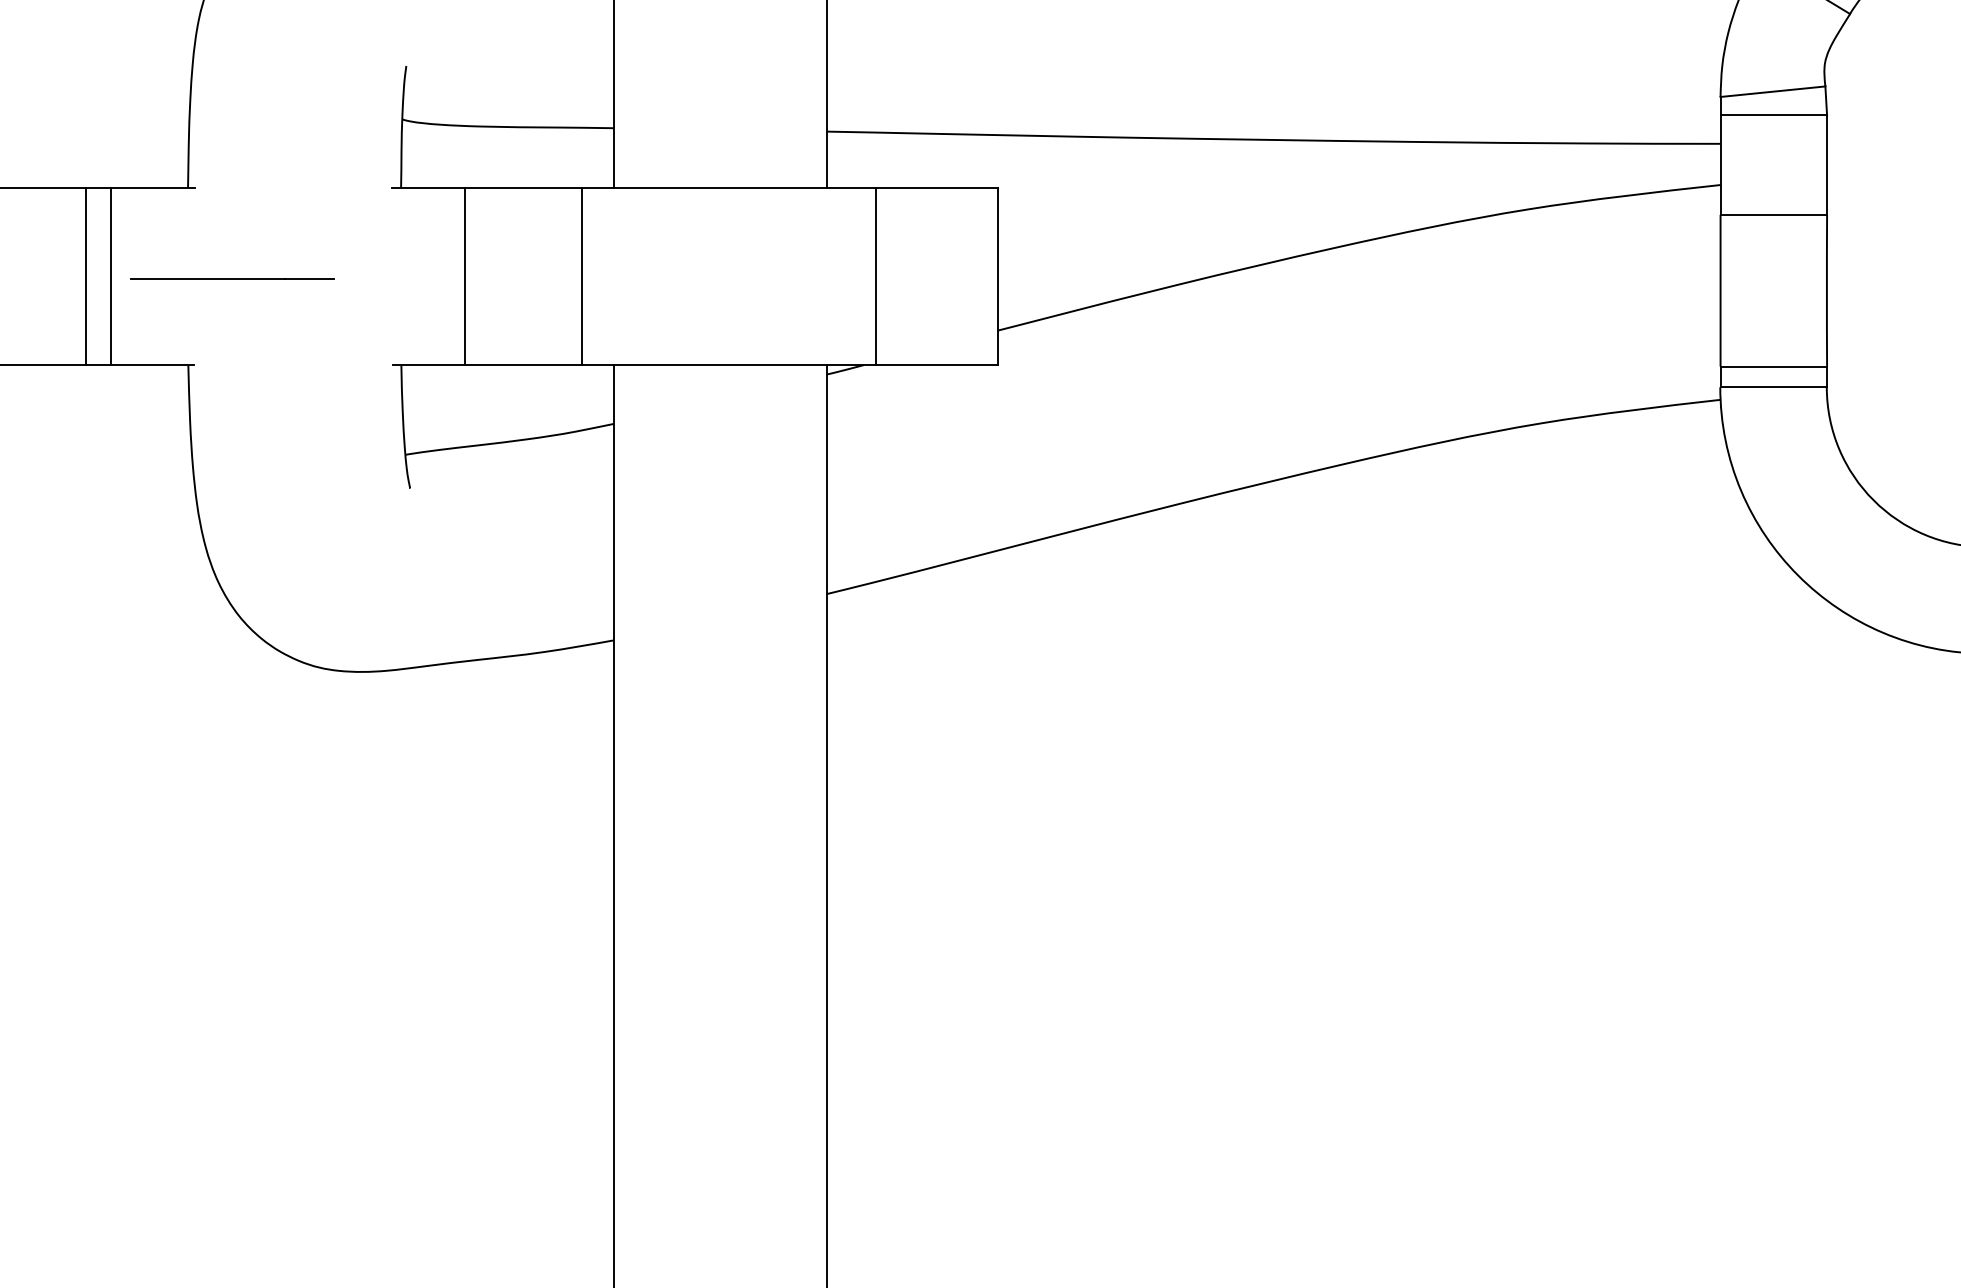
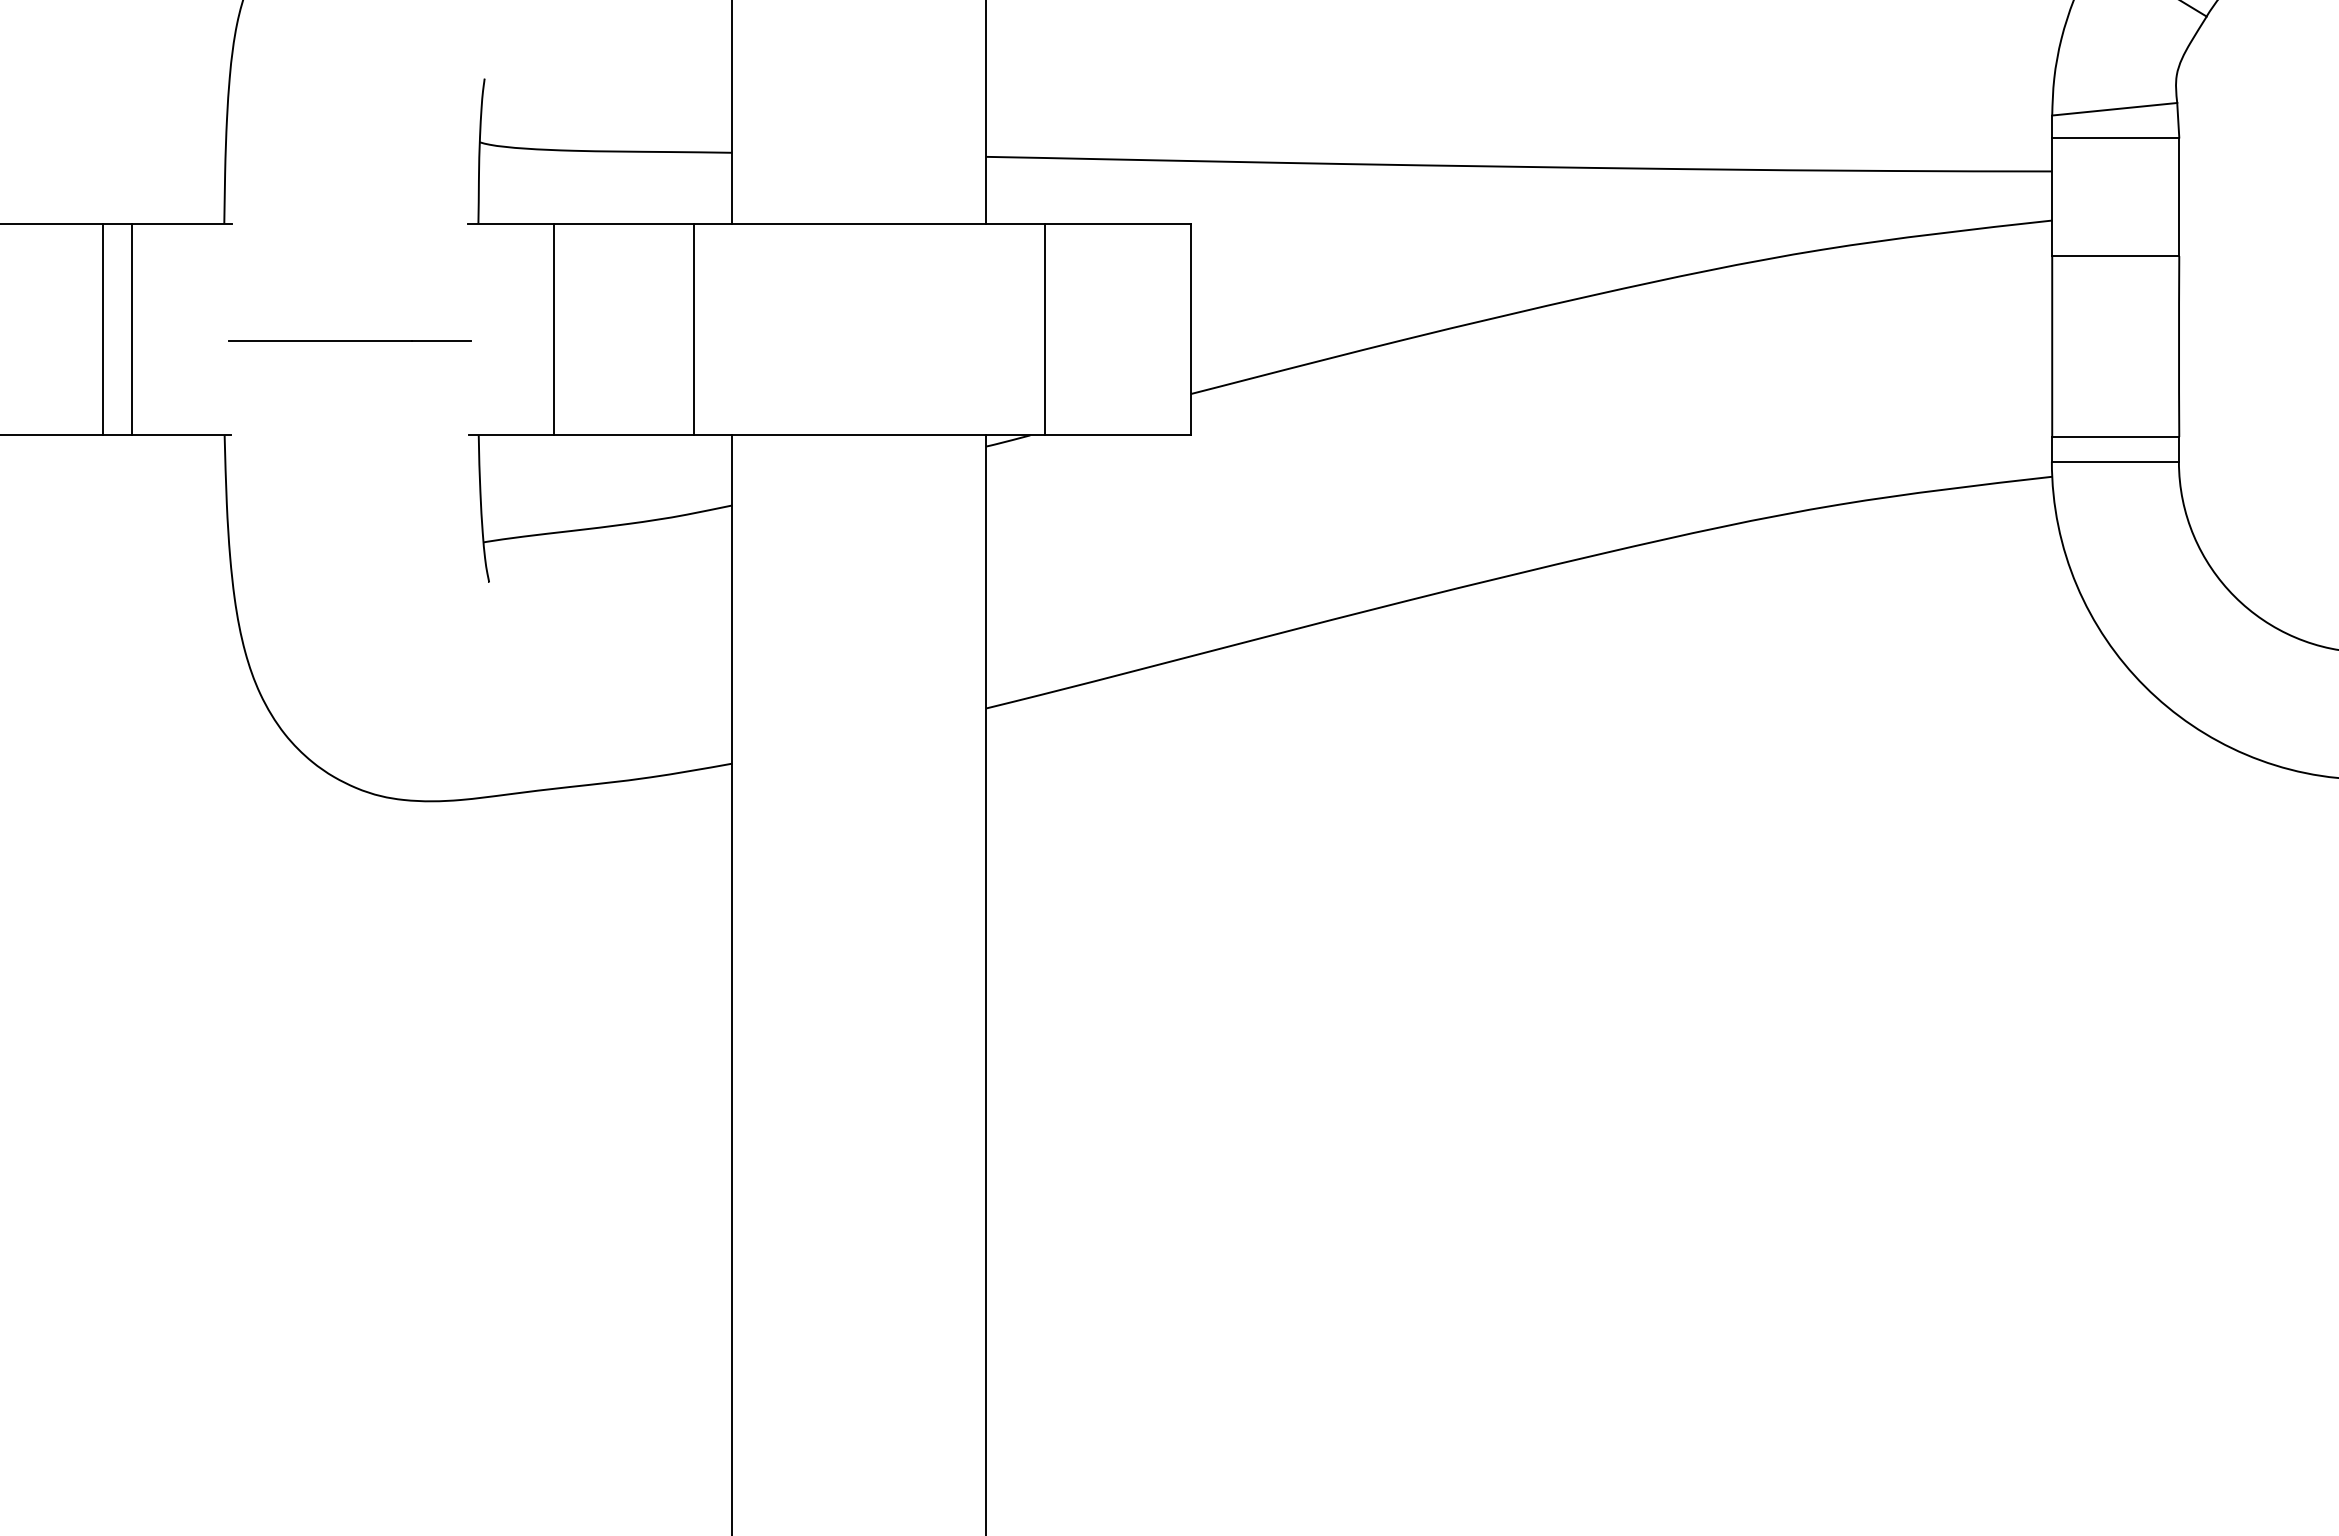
line: (232, 278) -> (349, 340), moved

